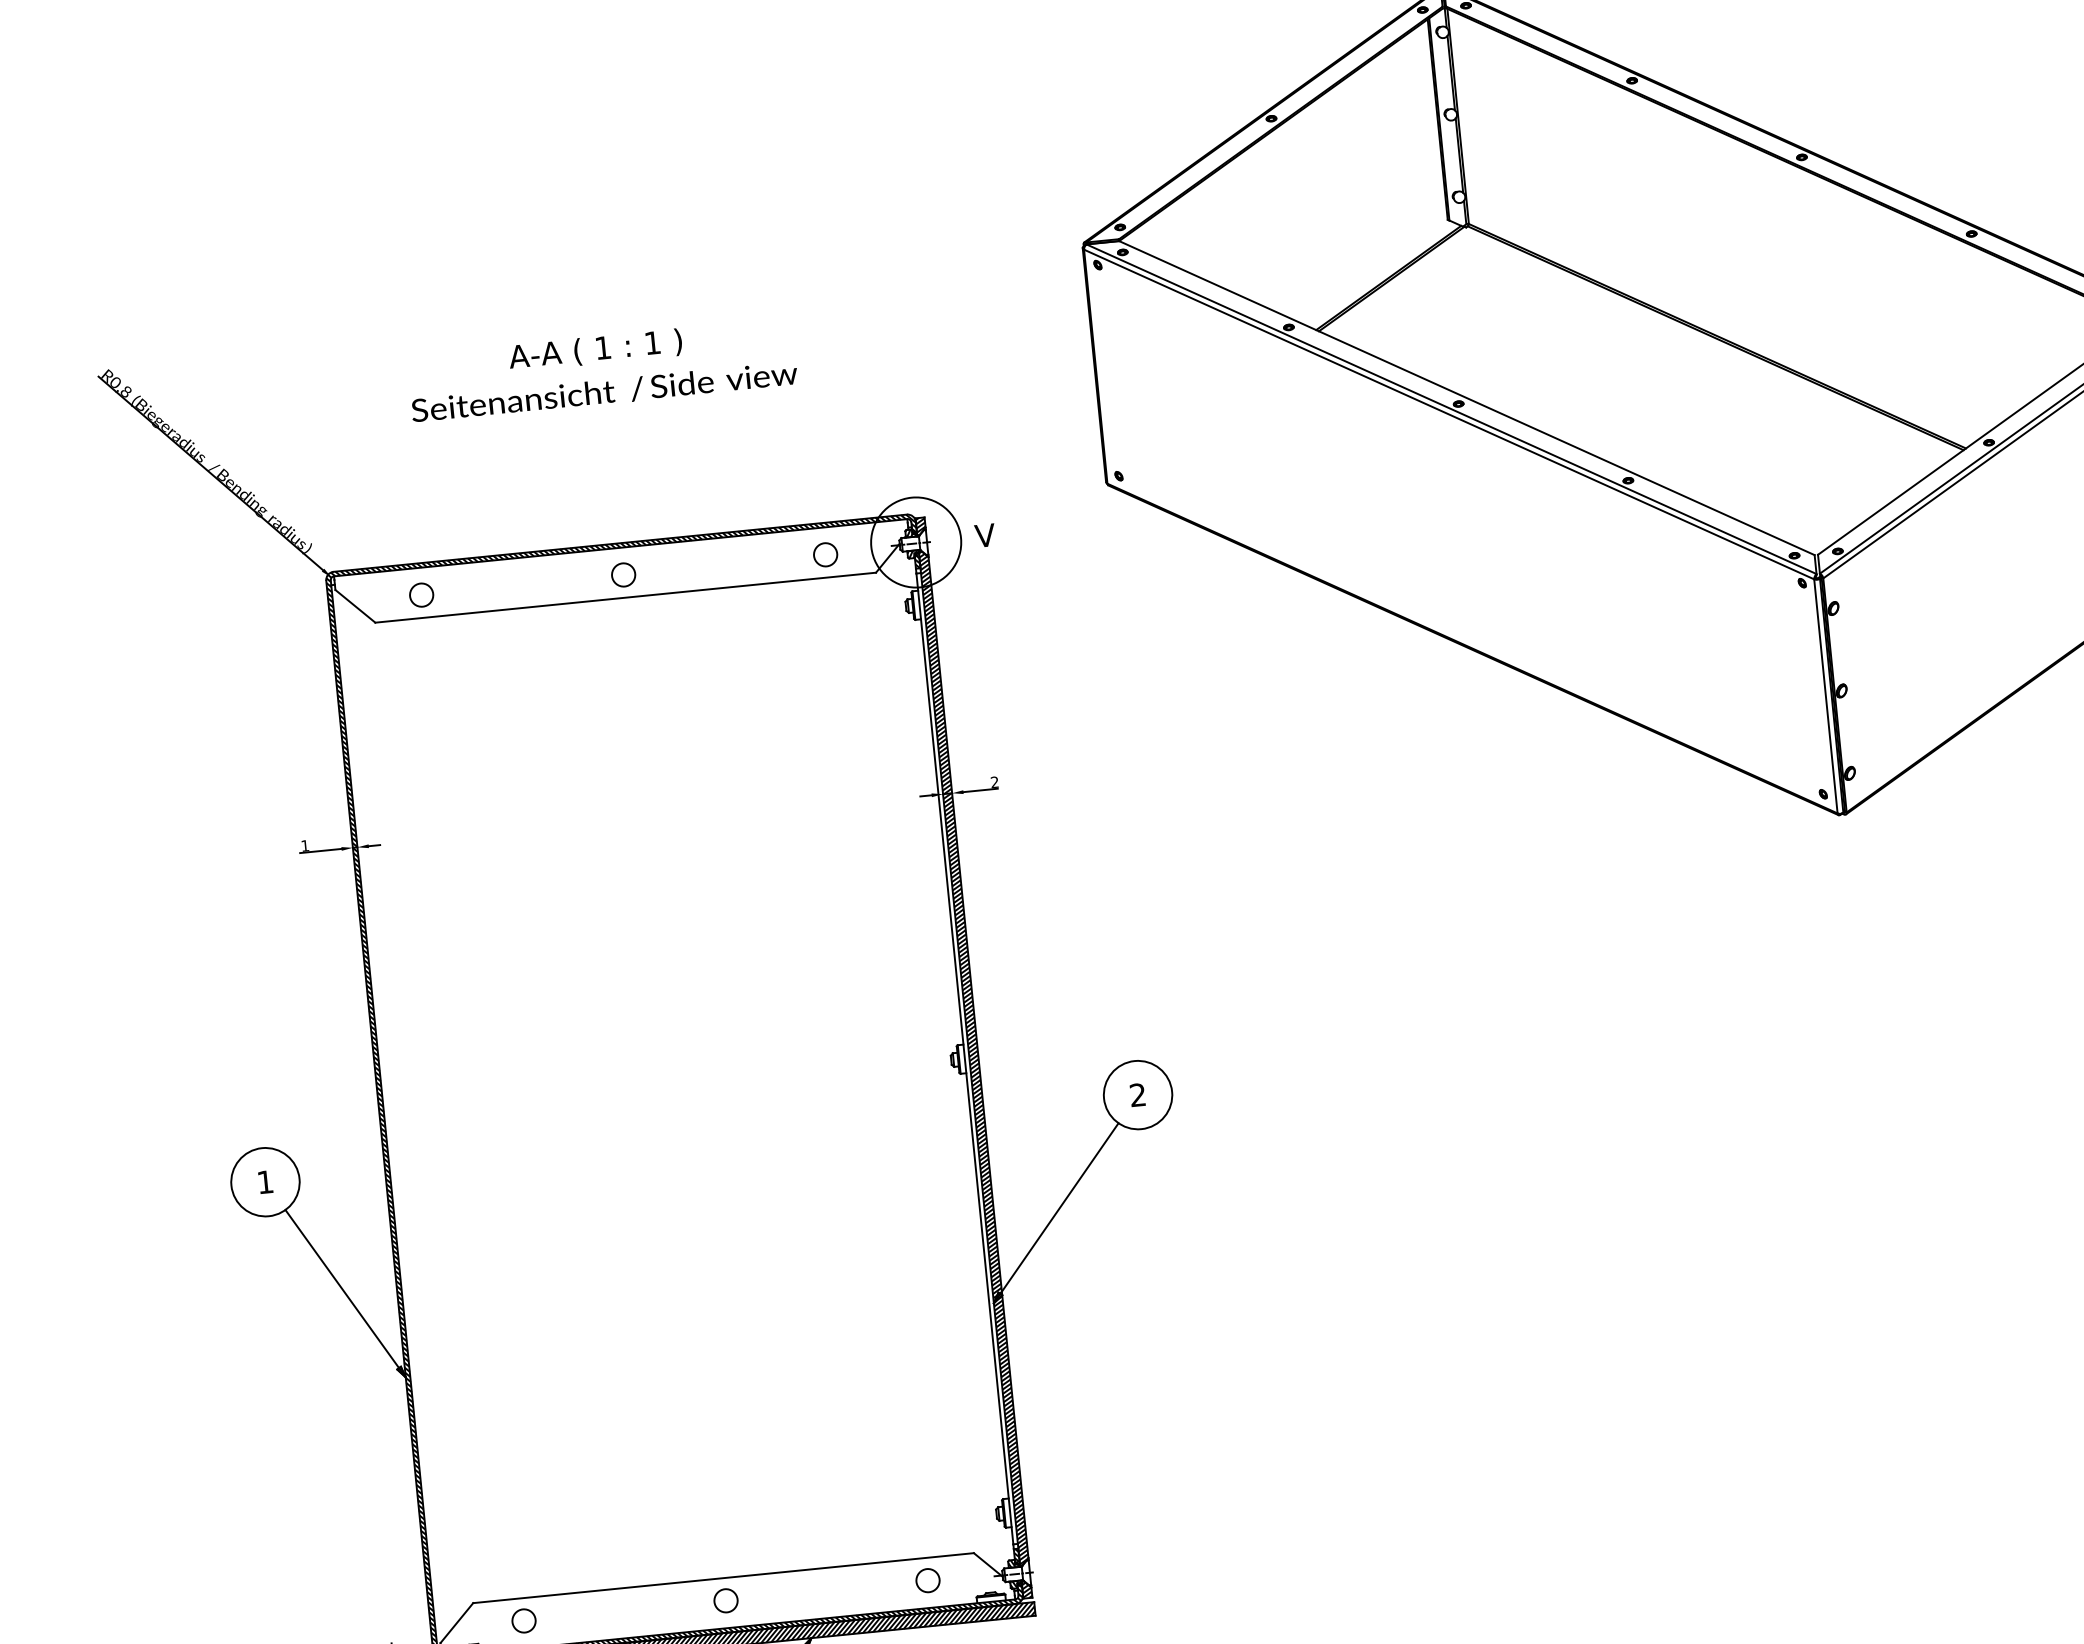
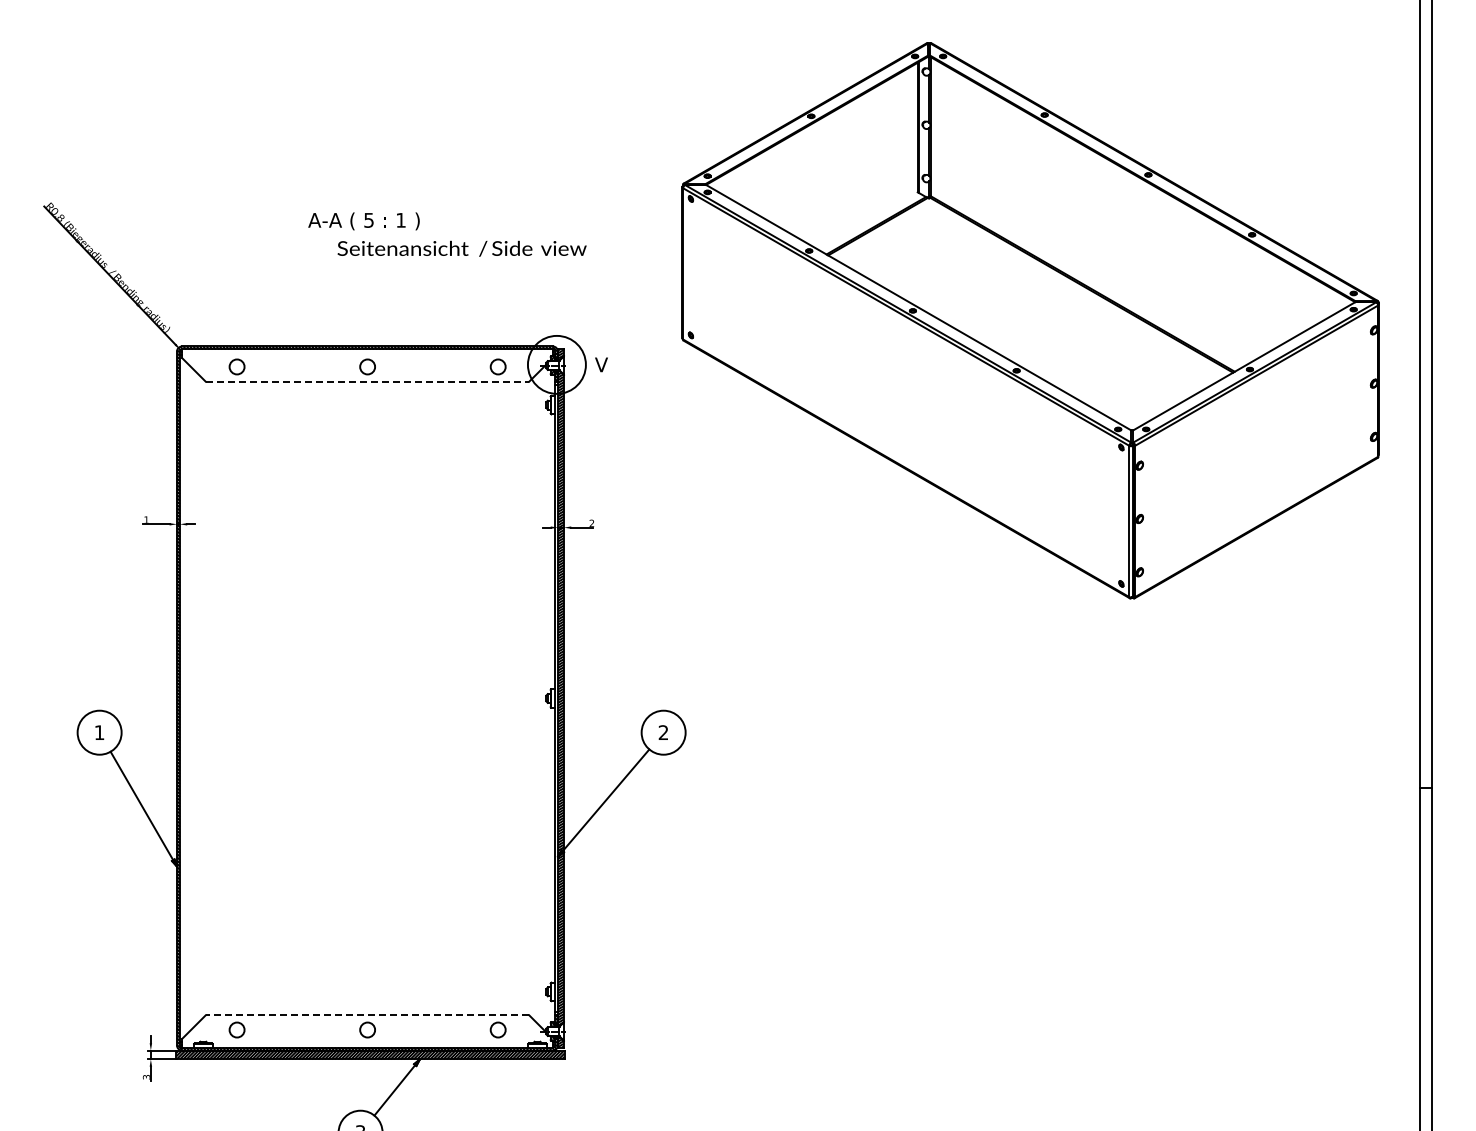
text: (602, 348) -> (368, 220), 1 -> 5
text: (603, 391) -> (461, 248), moved
line: (625, 597) -> (367, 381), solid -> dashed
line: (723, 1578) -> (367, 1015), solid -> dashed

